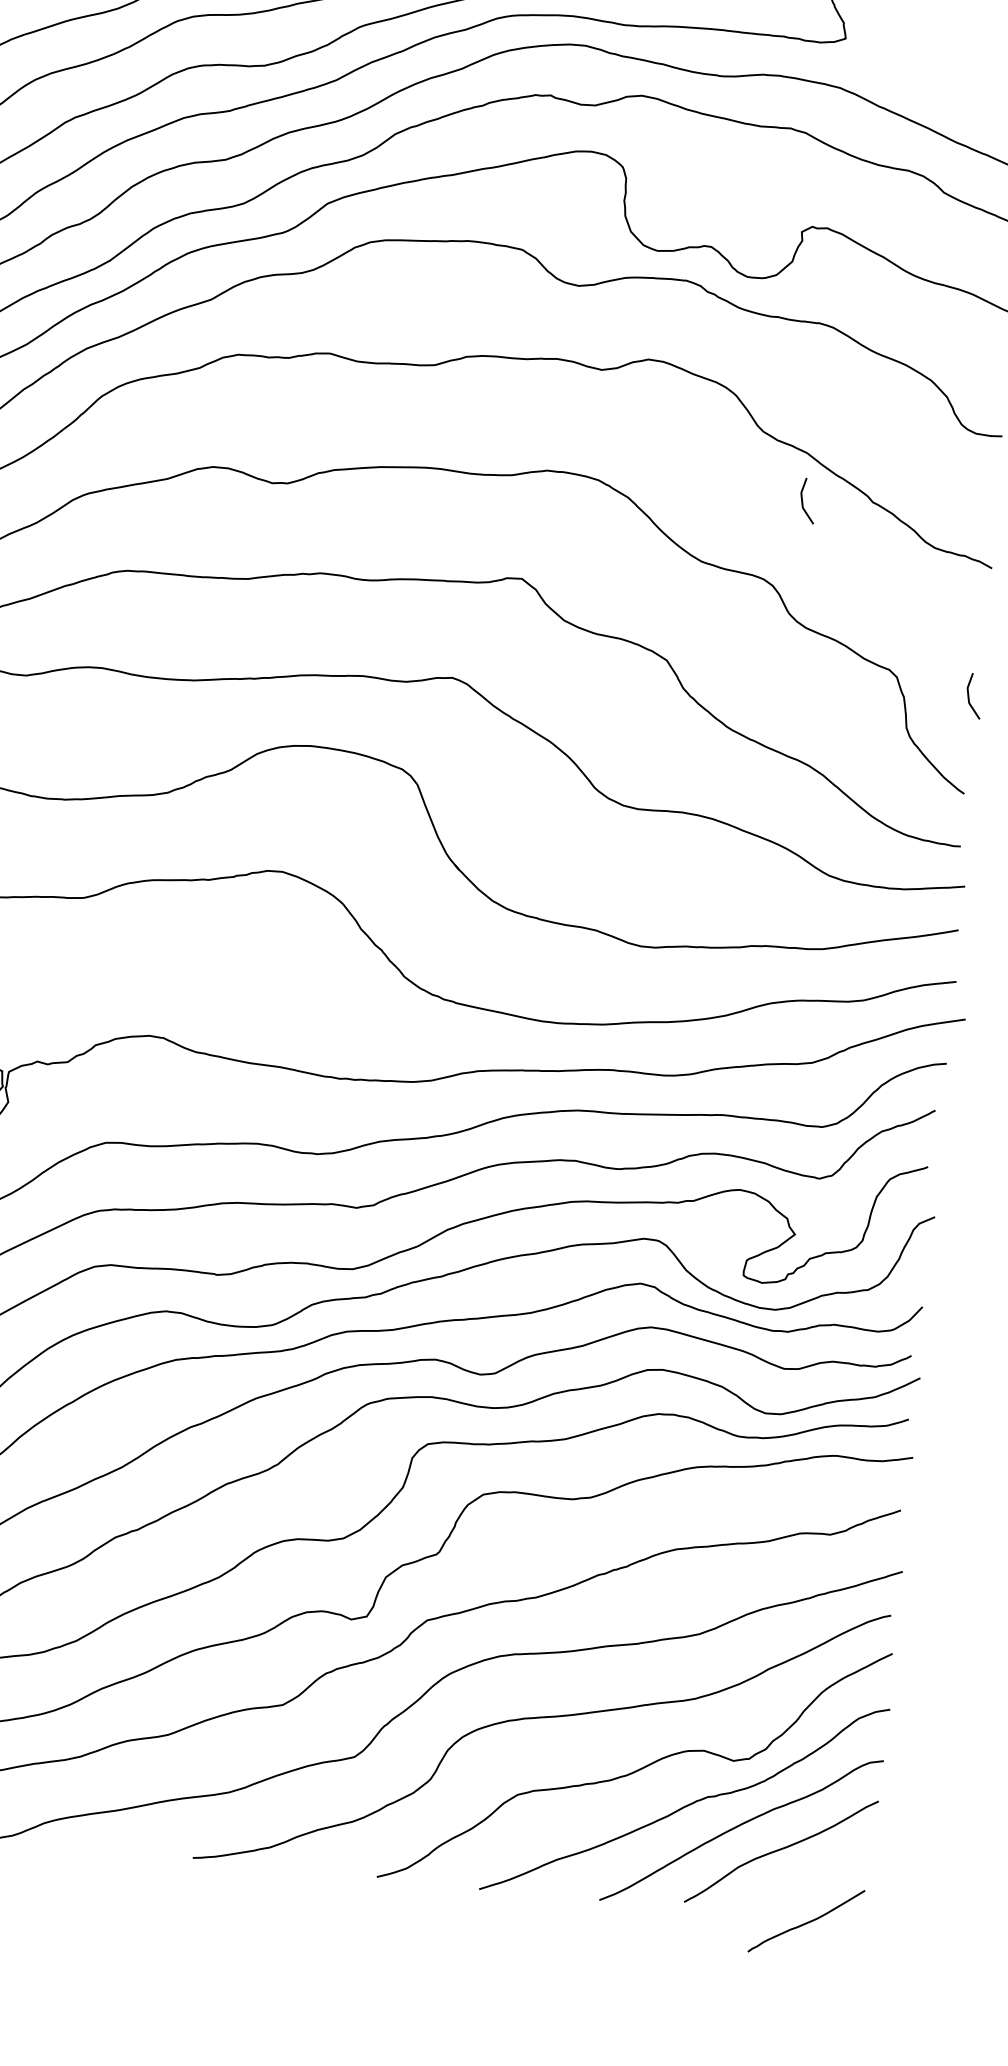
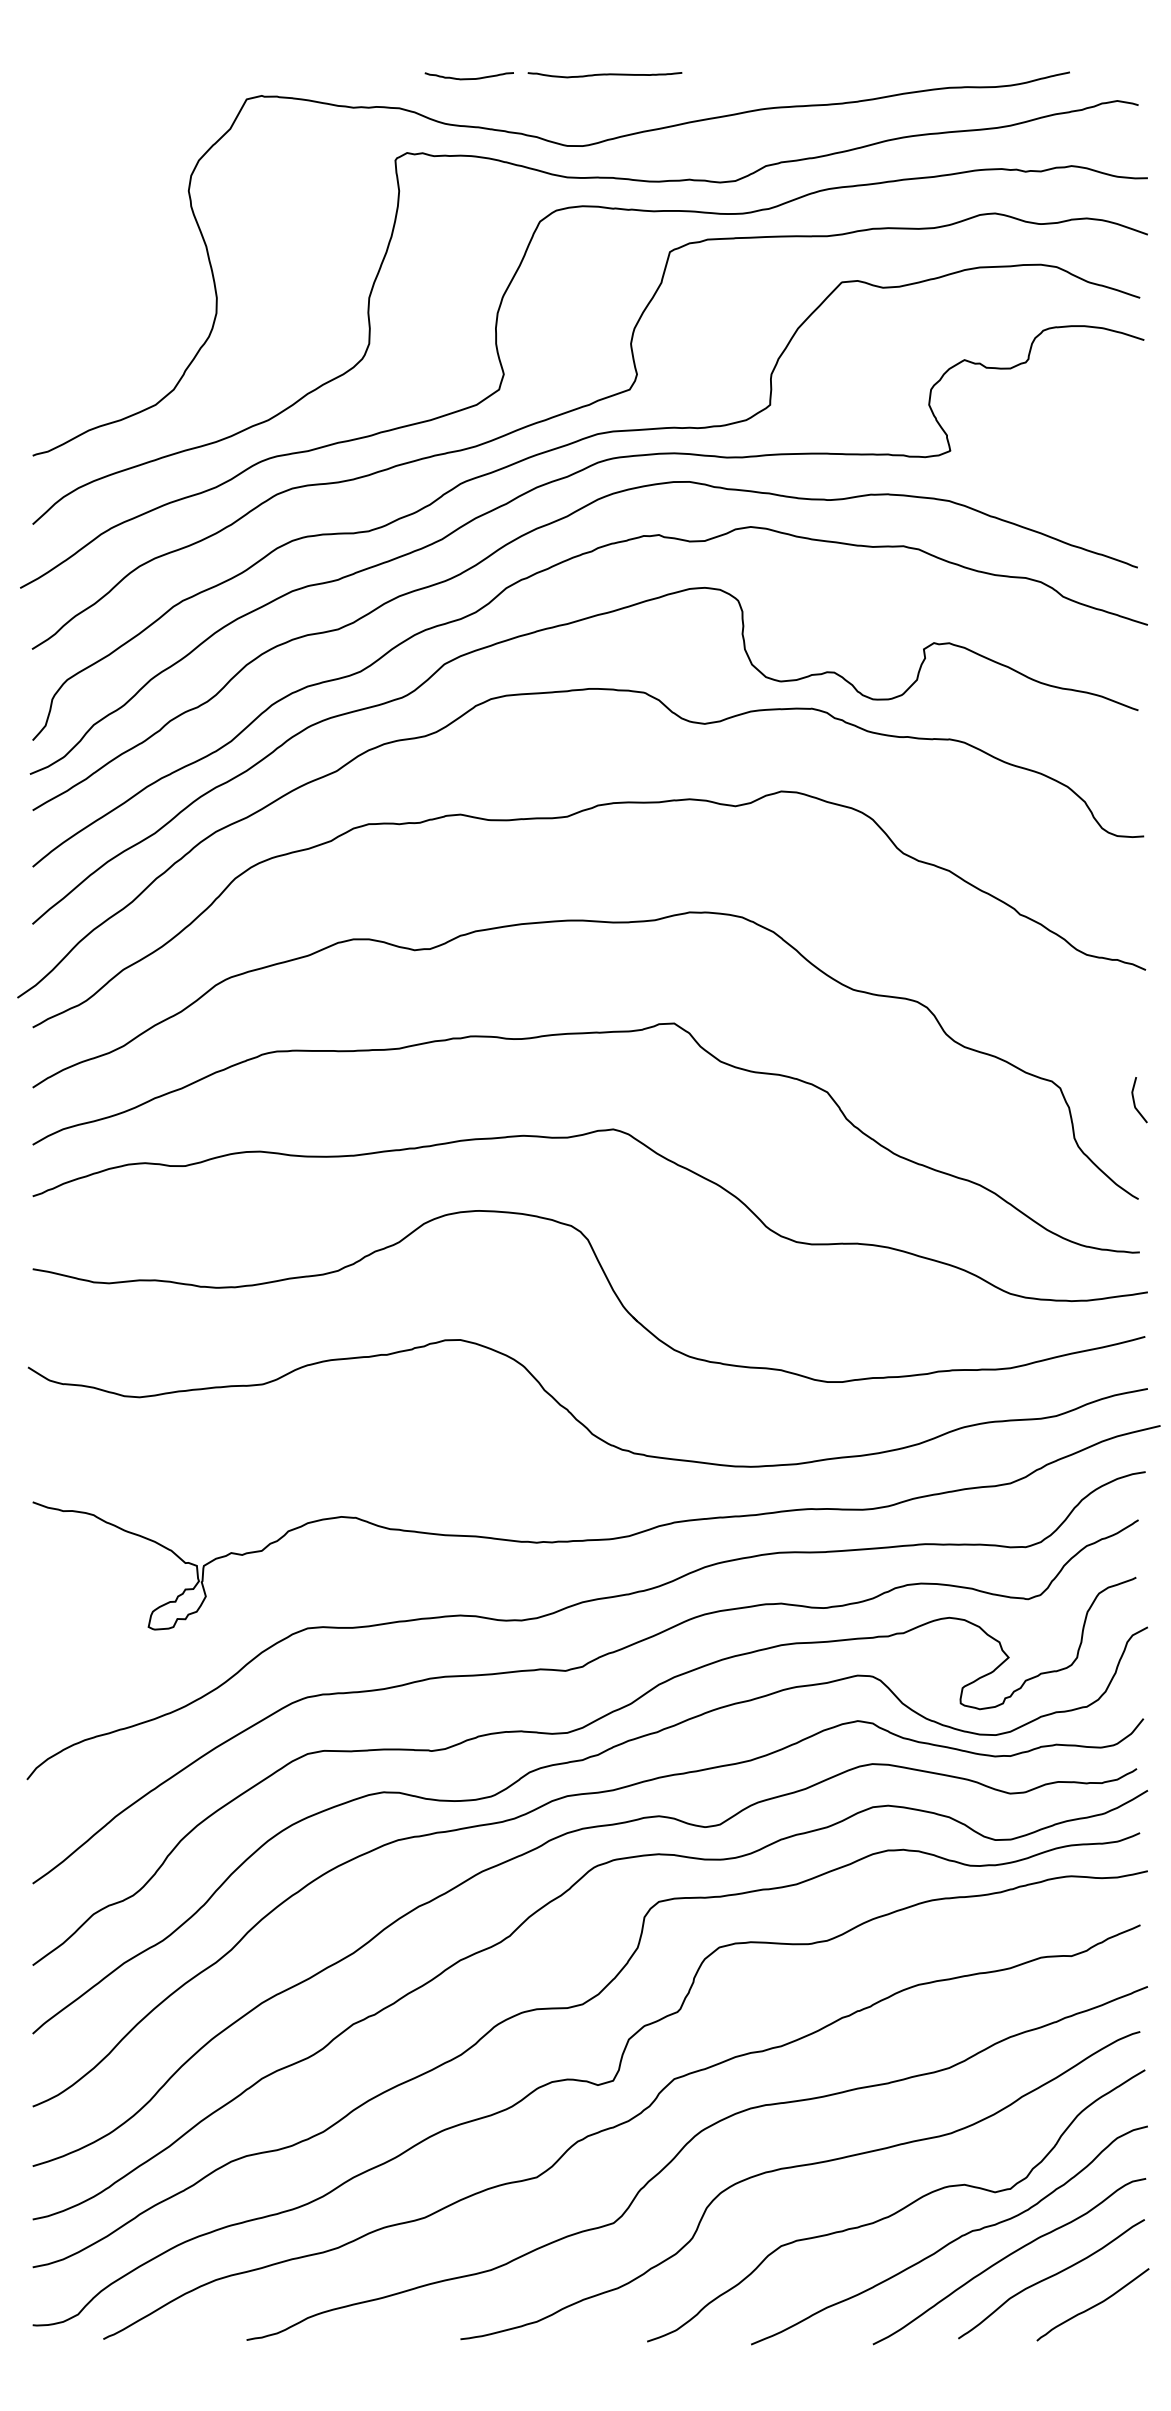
curve: (802, 500) -> (949, 919), removed
curve: (806, 1921) -> (1093, 2305), moved

